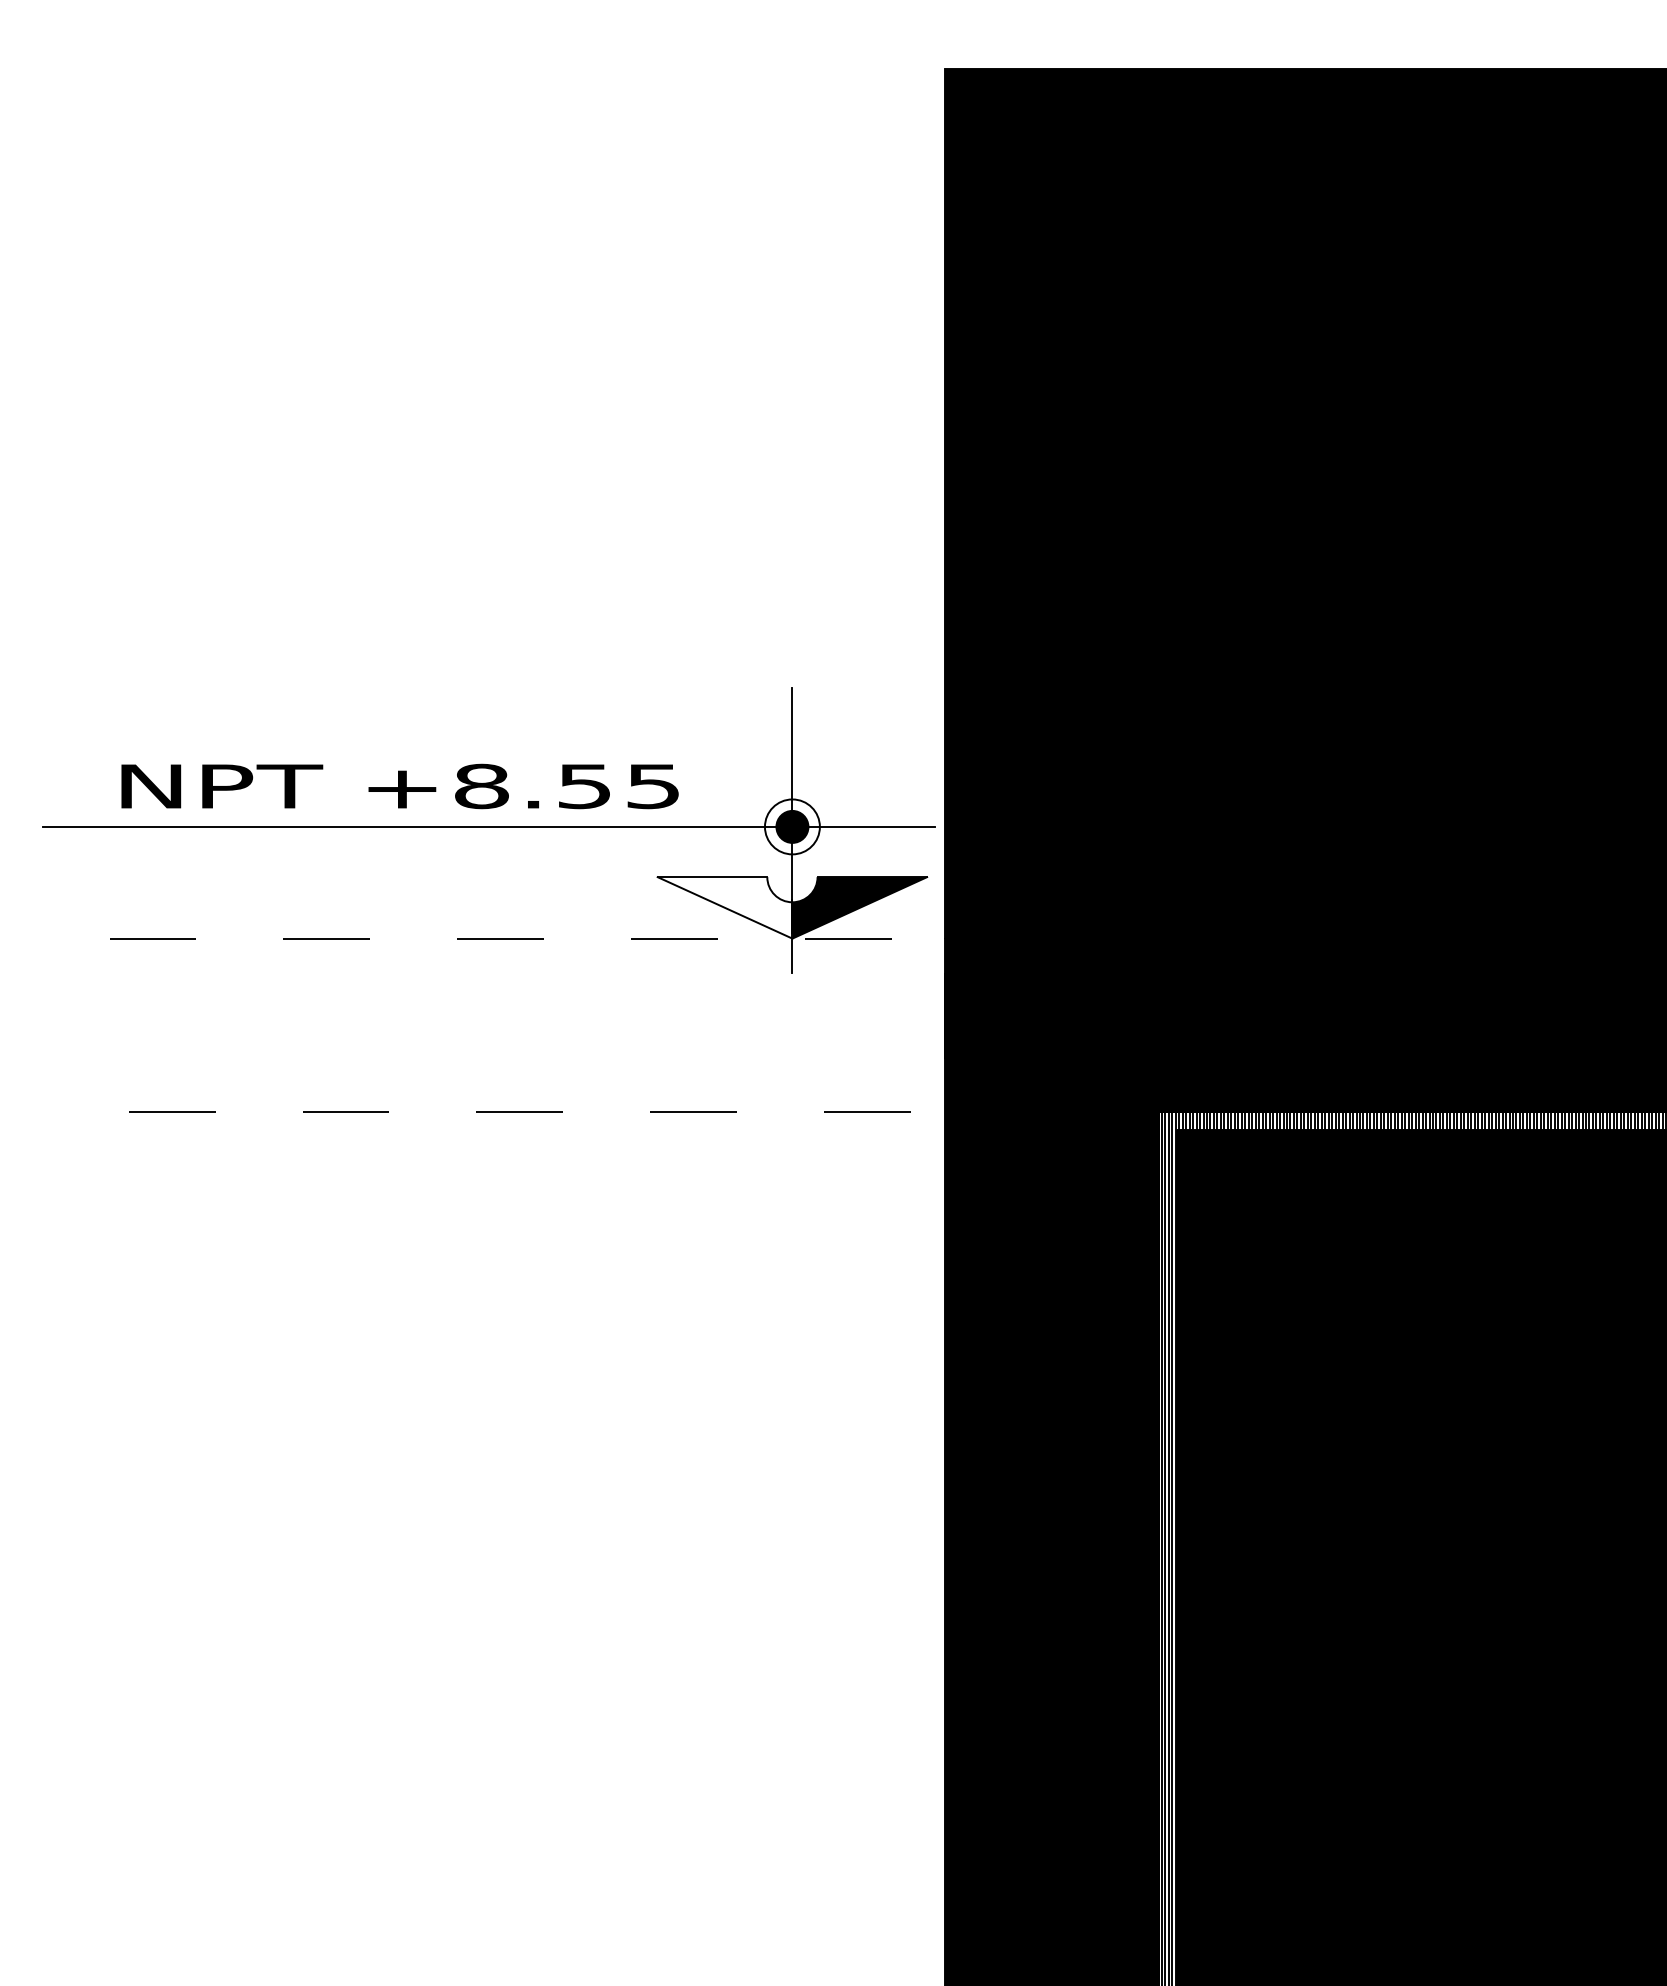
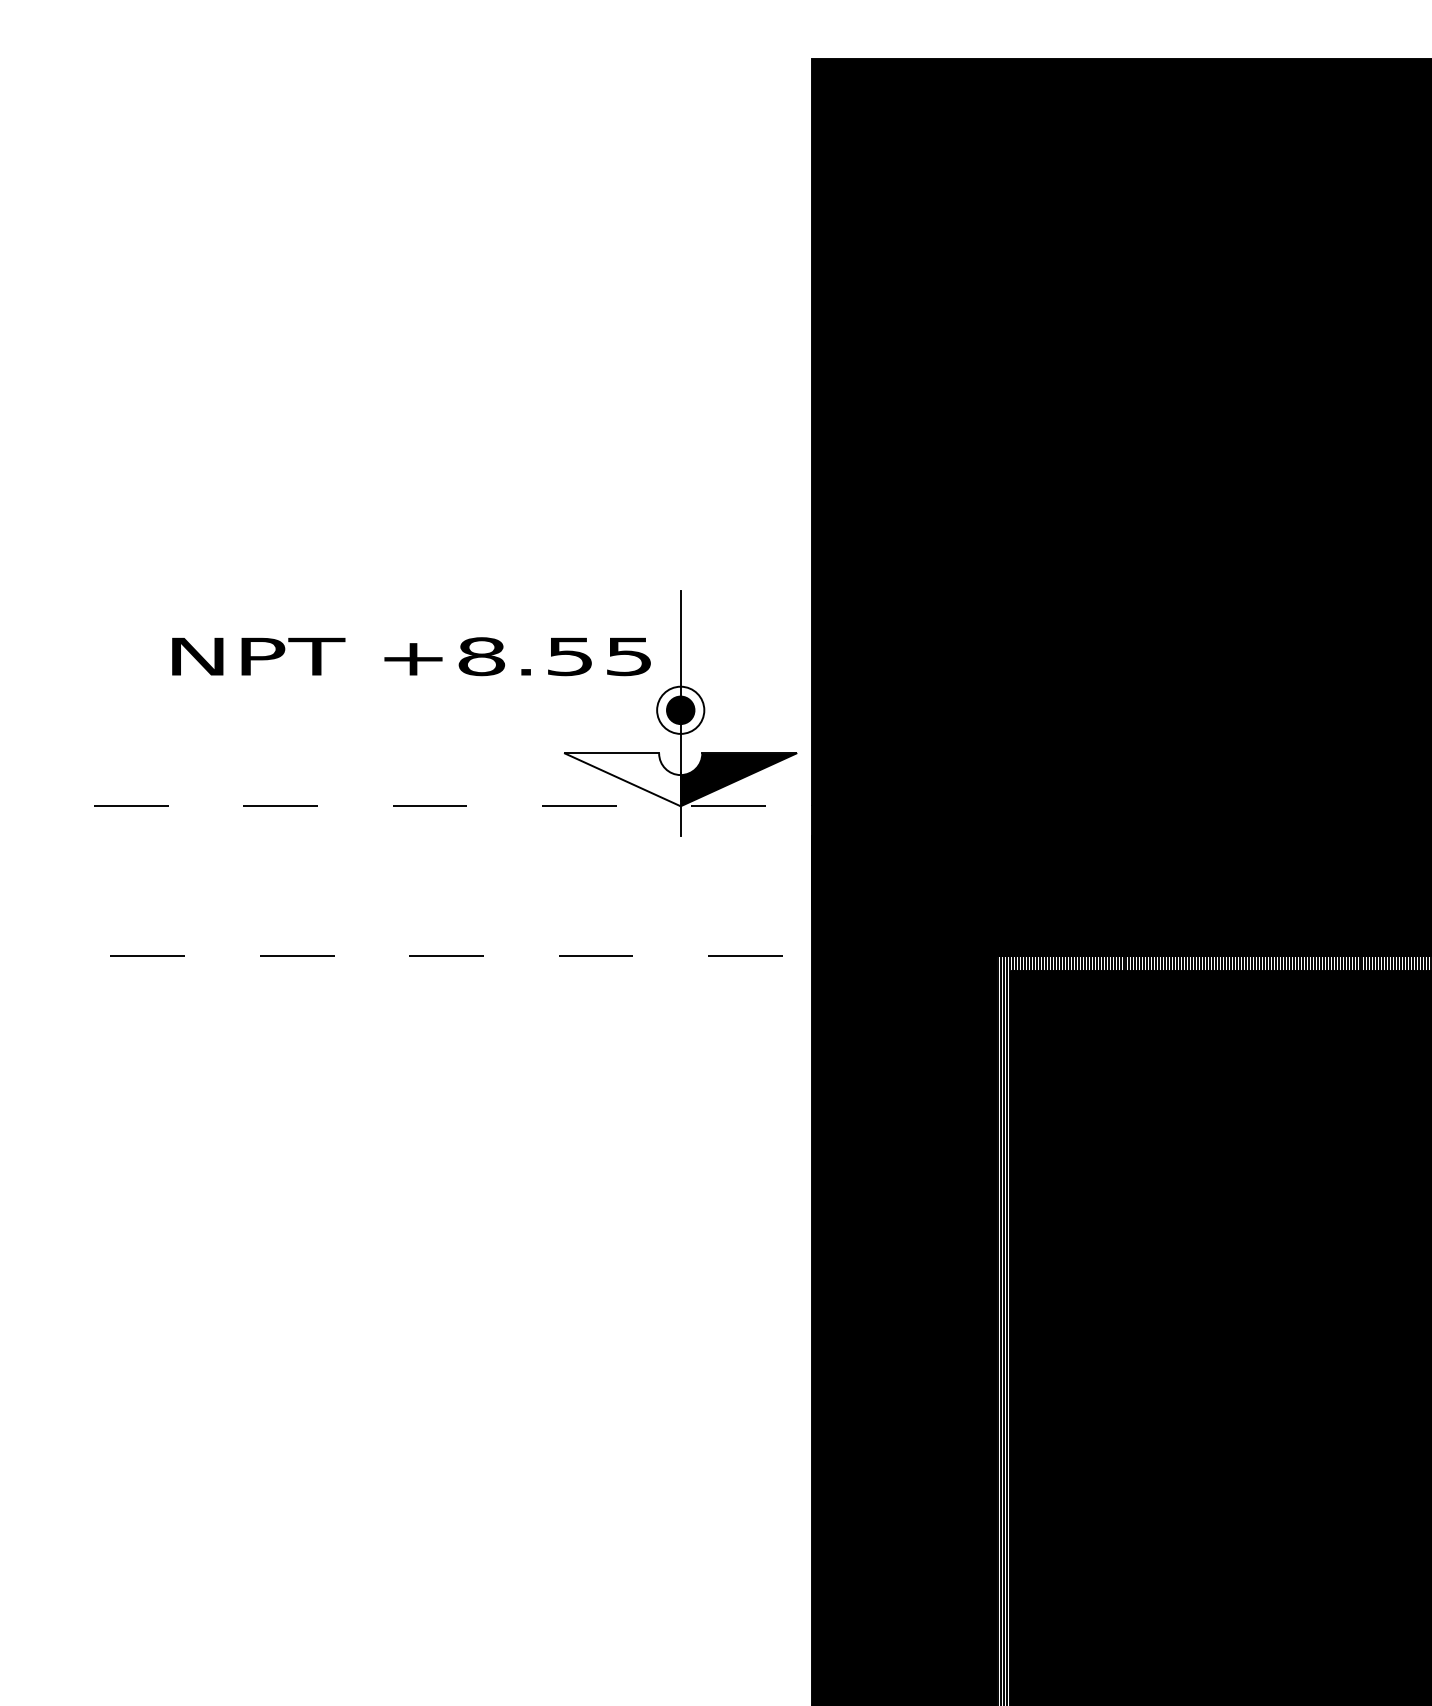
text: (399, 786) -> (411, 656), moved
line: (488, 826) -> (419, 709), removed

